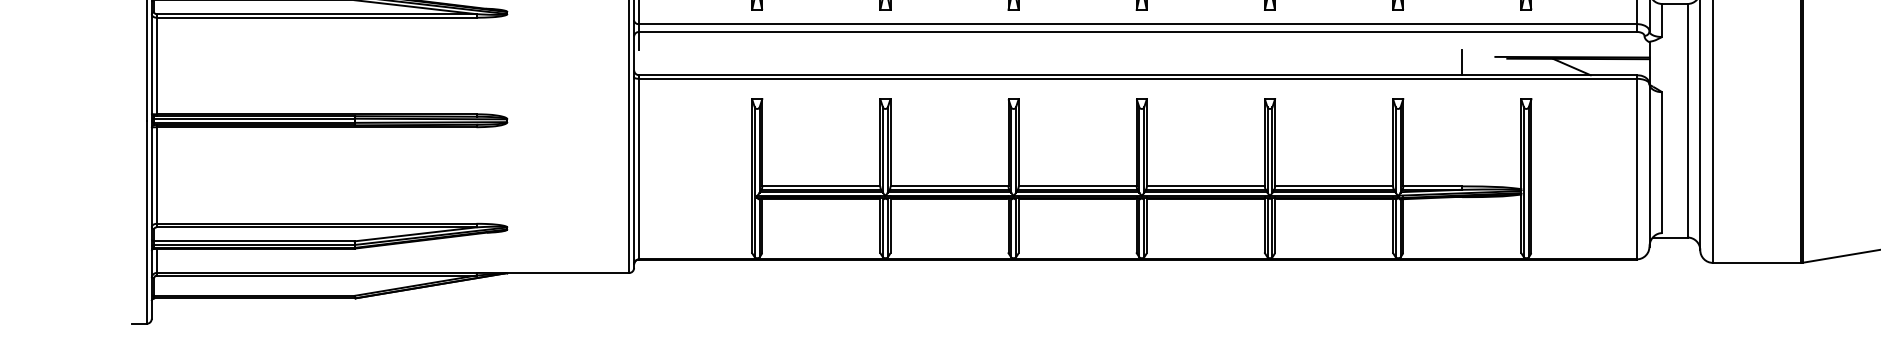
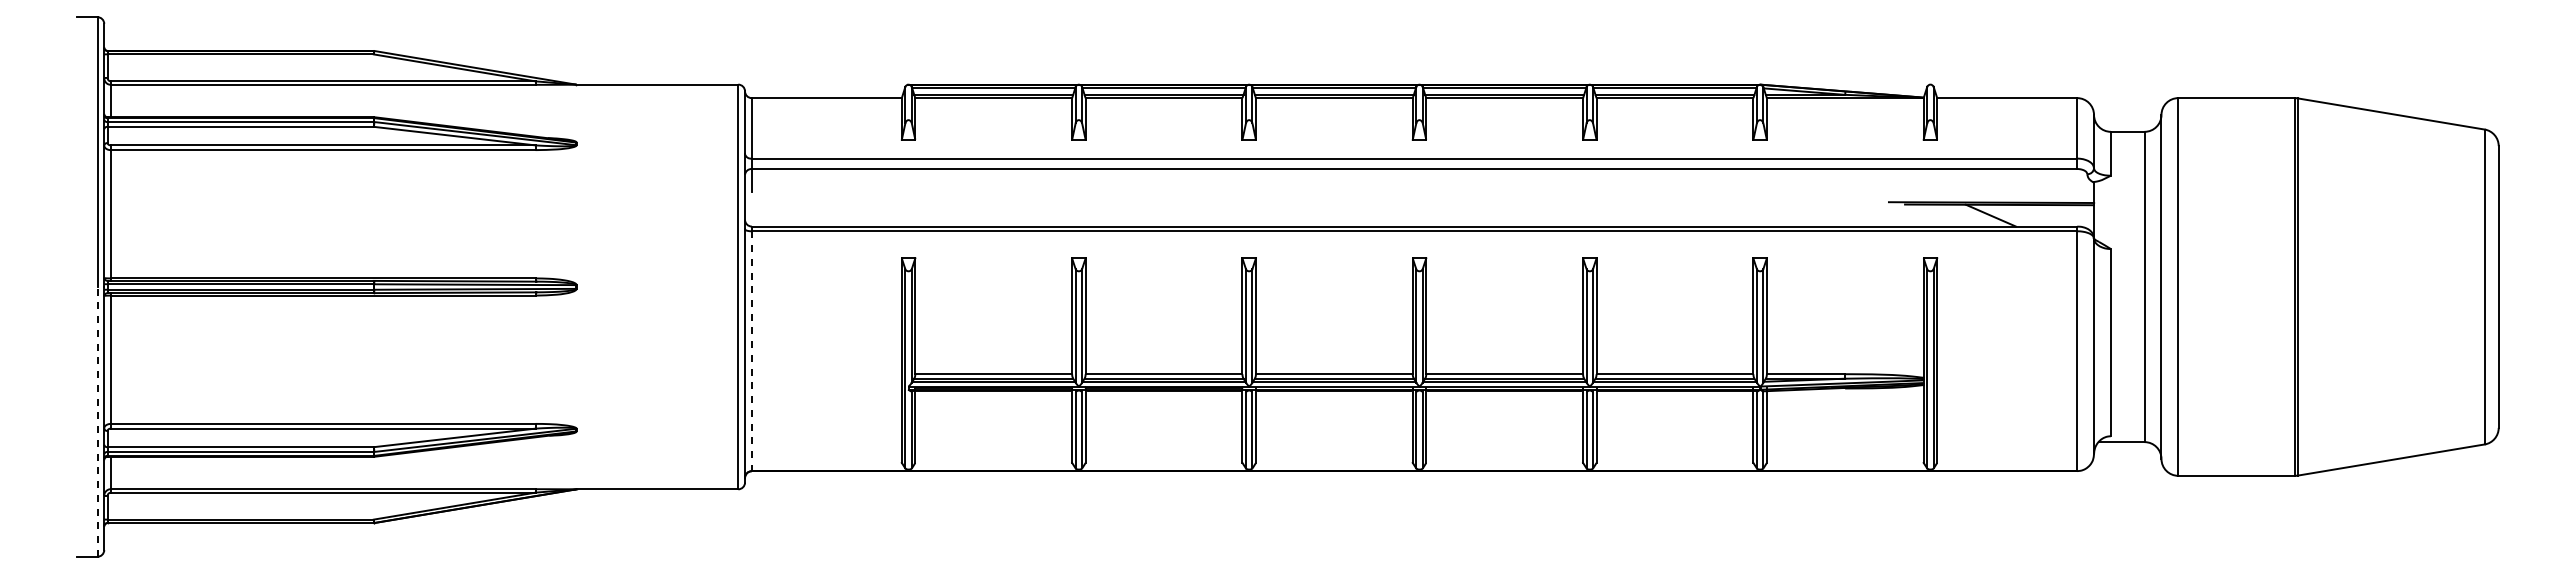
line: (1462, 62) -> (1845, 209), removed
line: (638, 169) -> (751, 351), solid -> dashed
line: (146, 222) -> (97, 421), solid -> dashed

